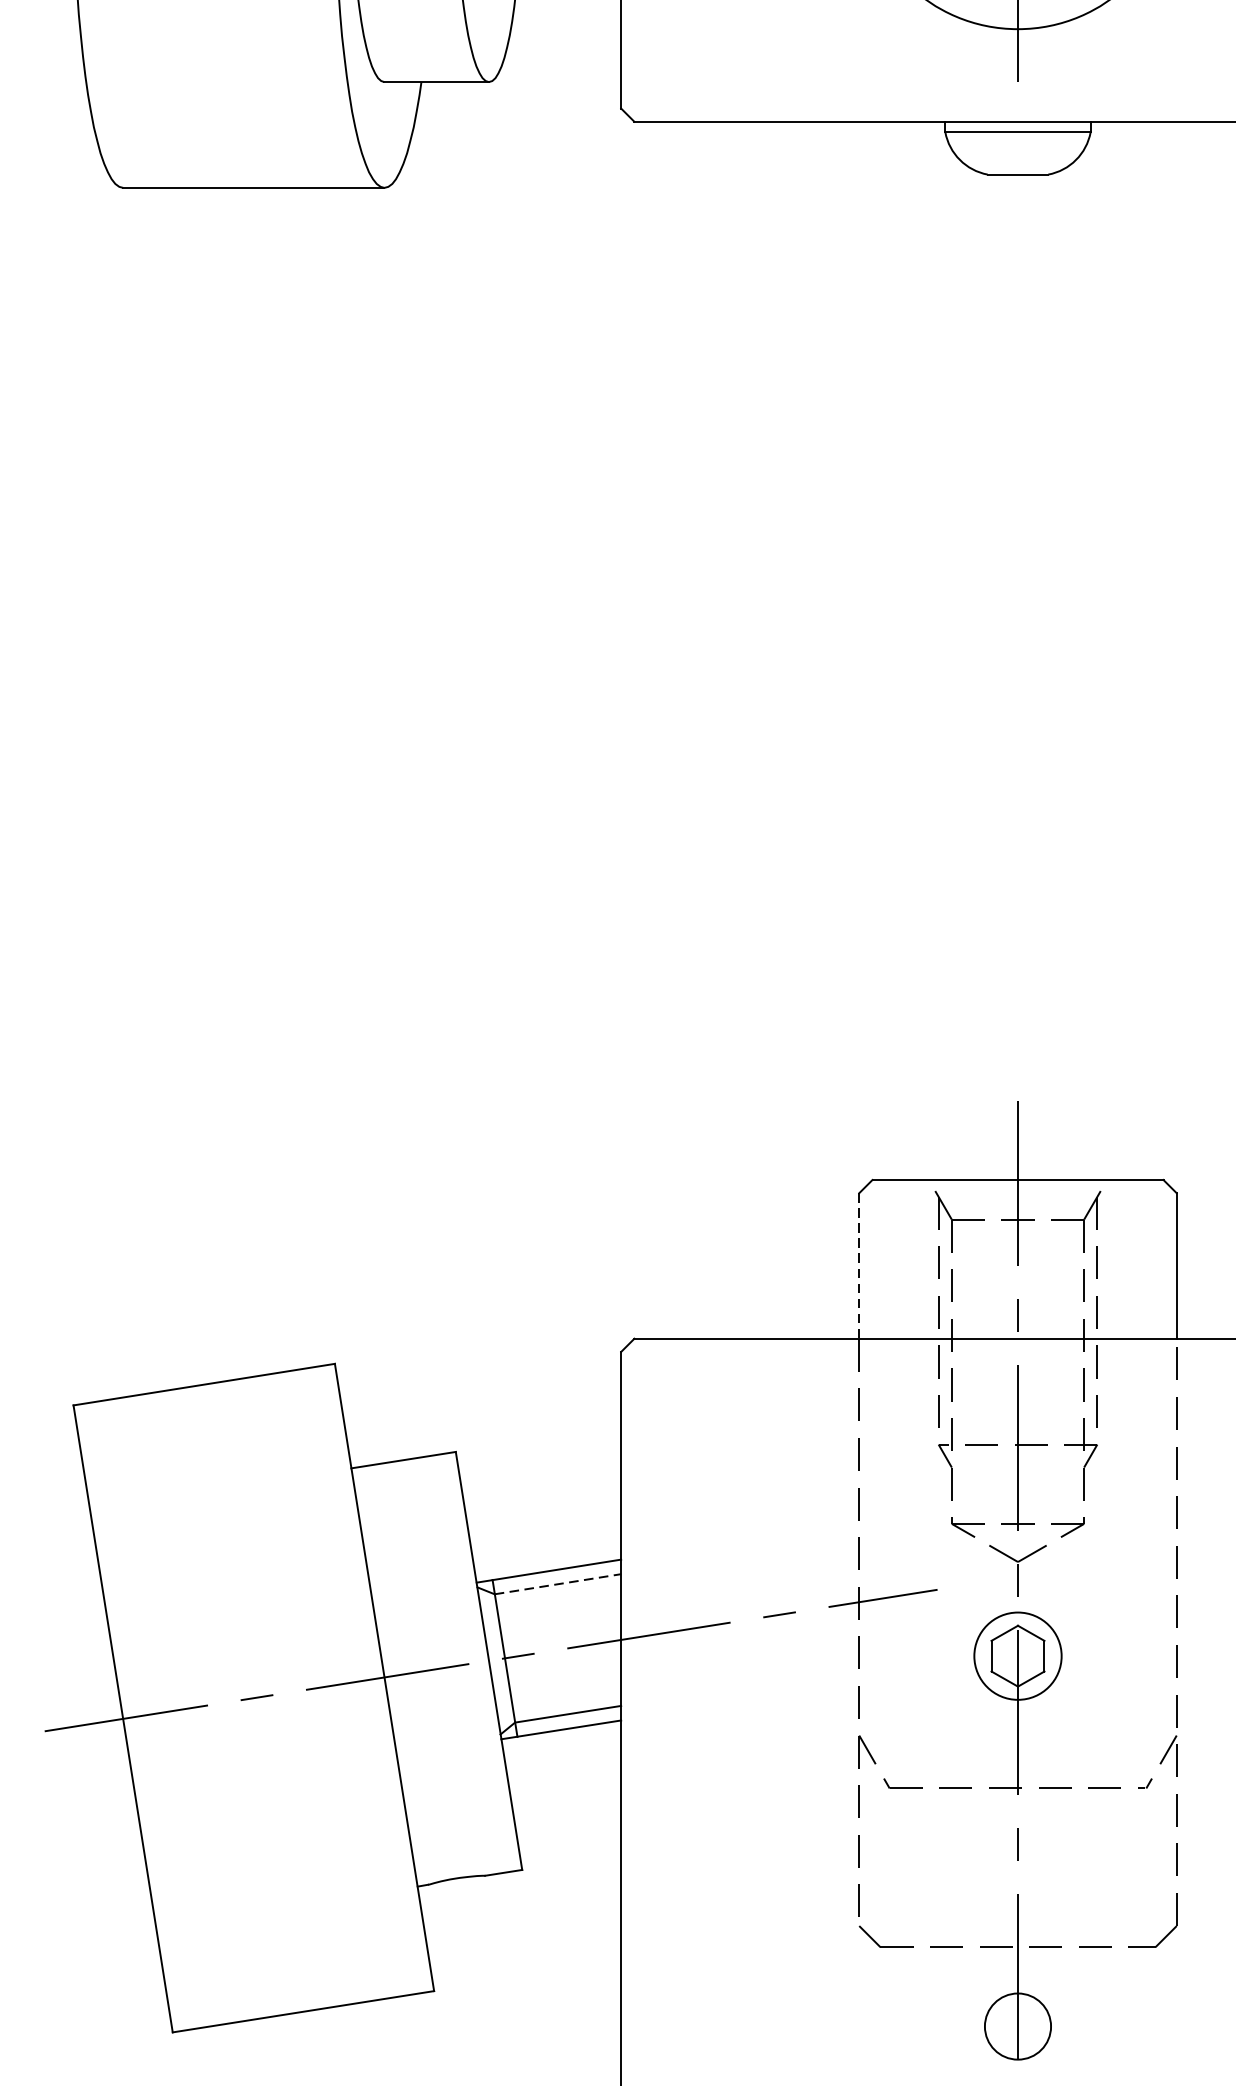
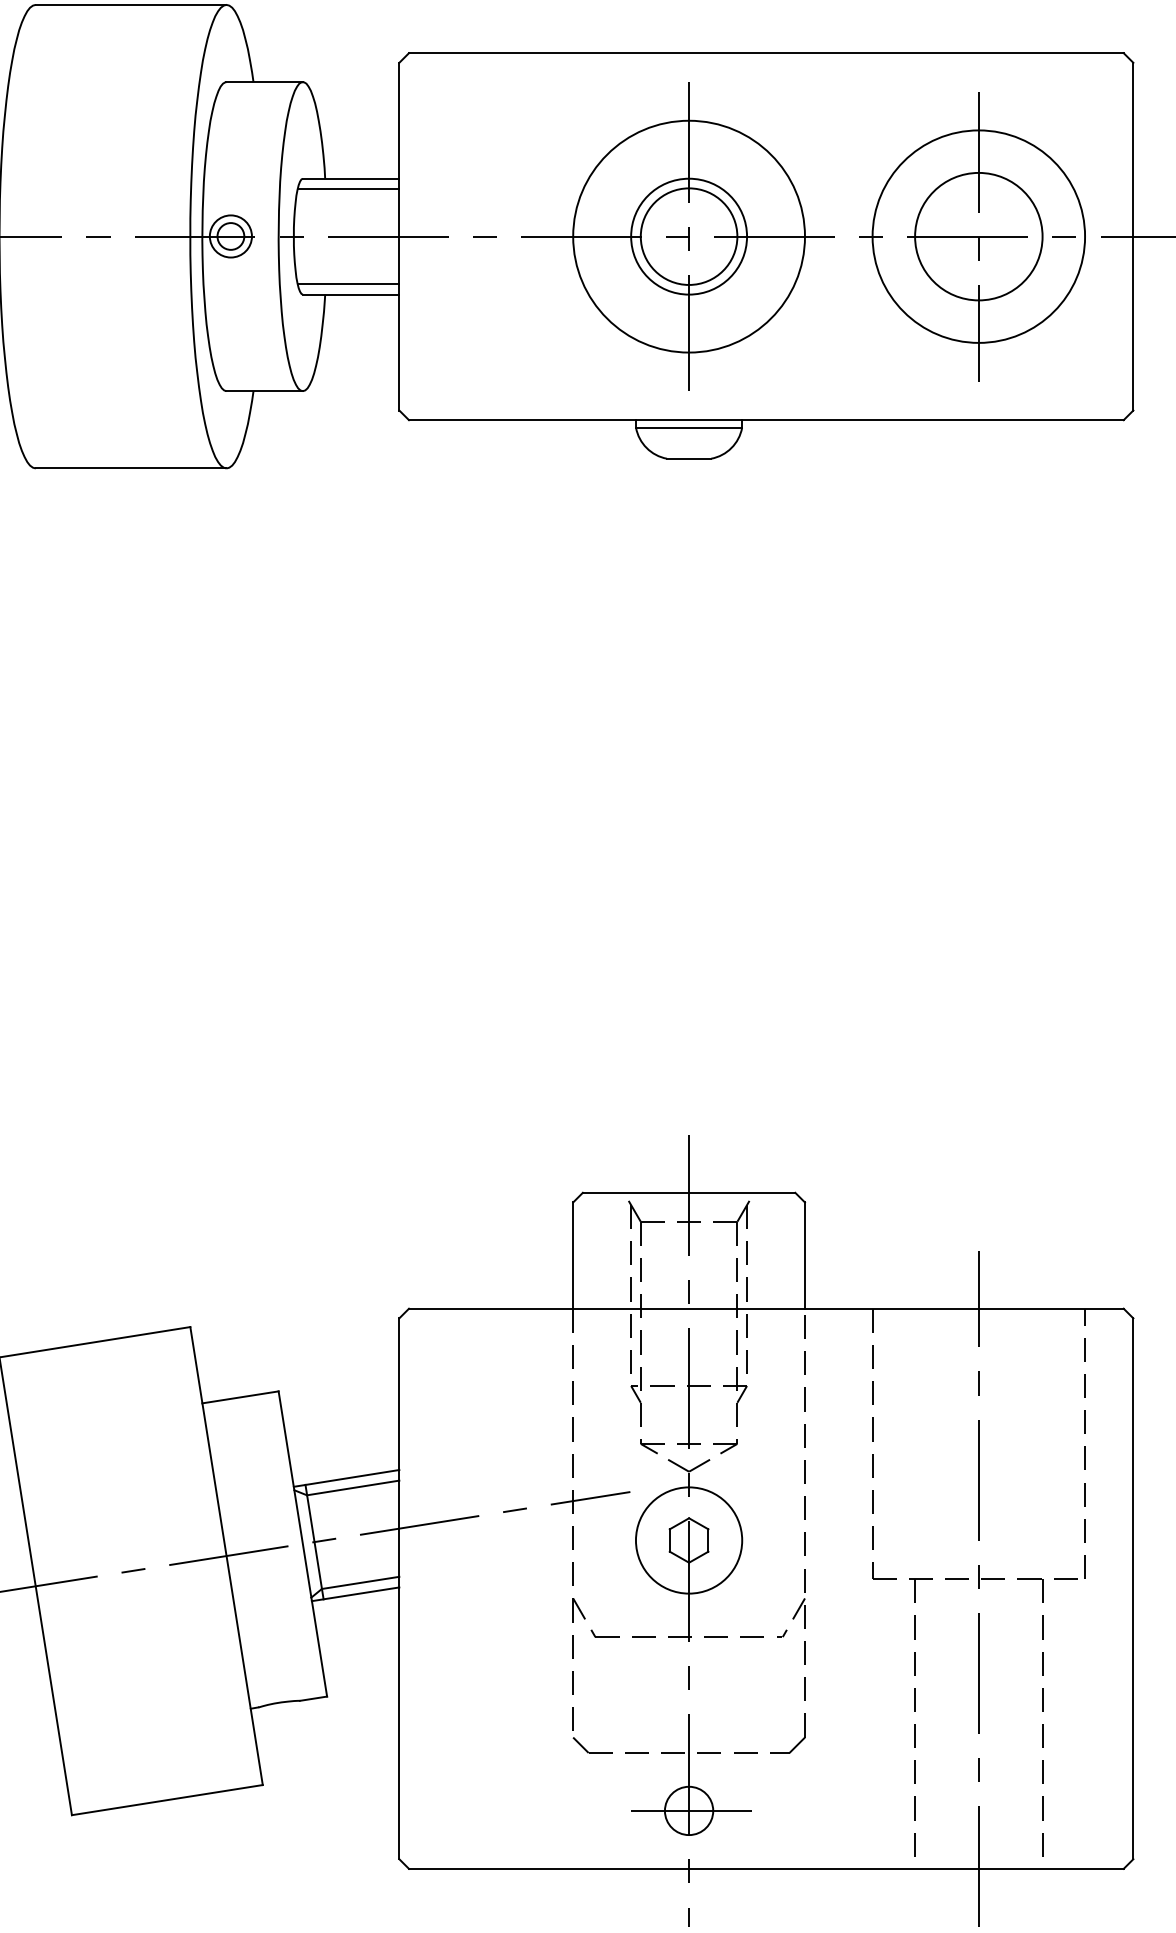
line: (859, 1267) -> (573, 1256), dashed -> solid
line: (558, 1583) -> (353, 1487), dashed -> solid
circle: (1017, 1656) -> (688, 1540), size x1.67
line: (1017, 2025) -> (688, 1810), added

